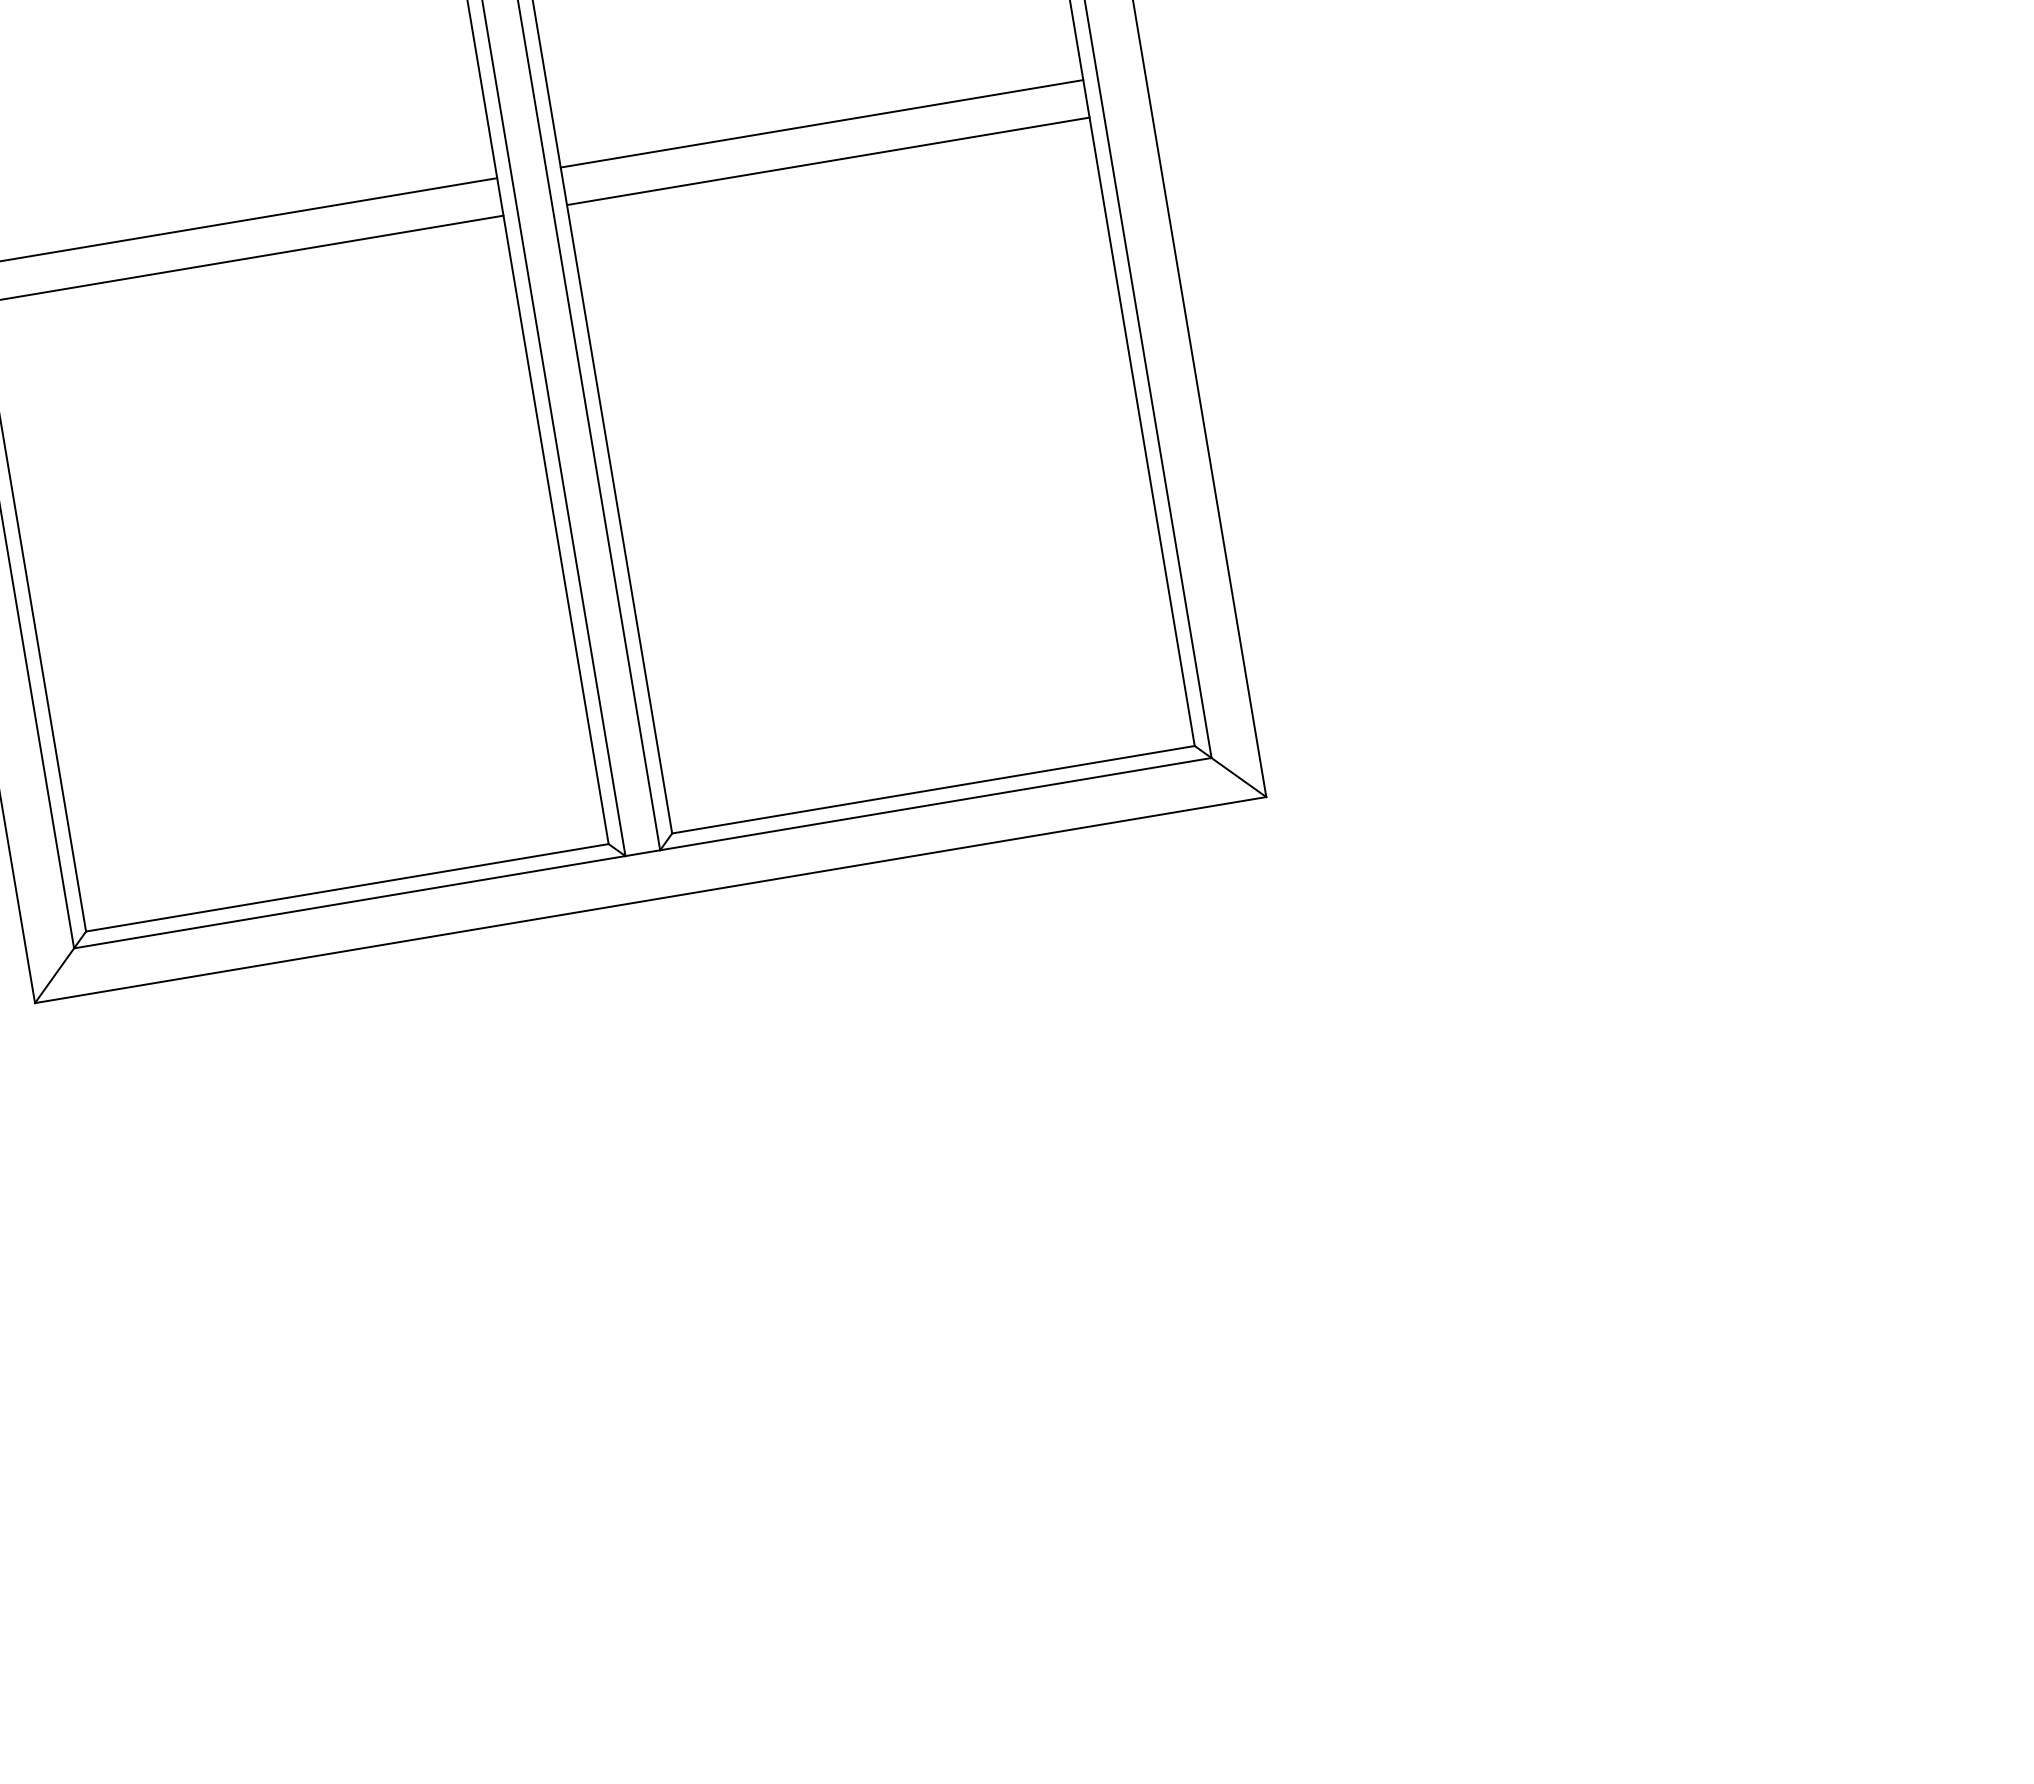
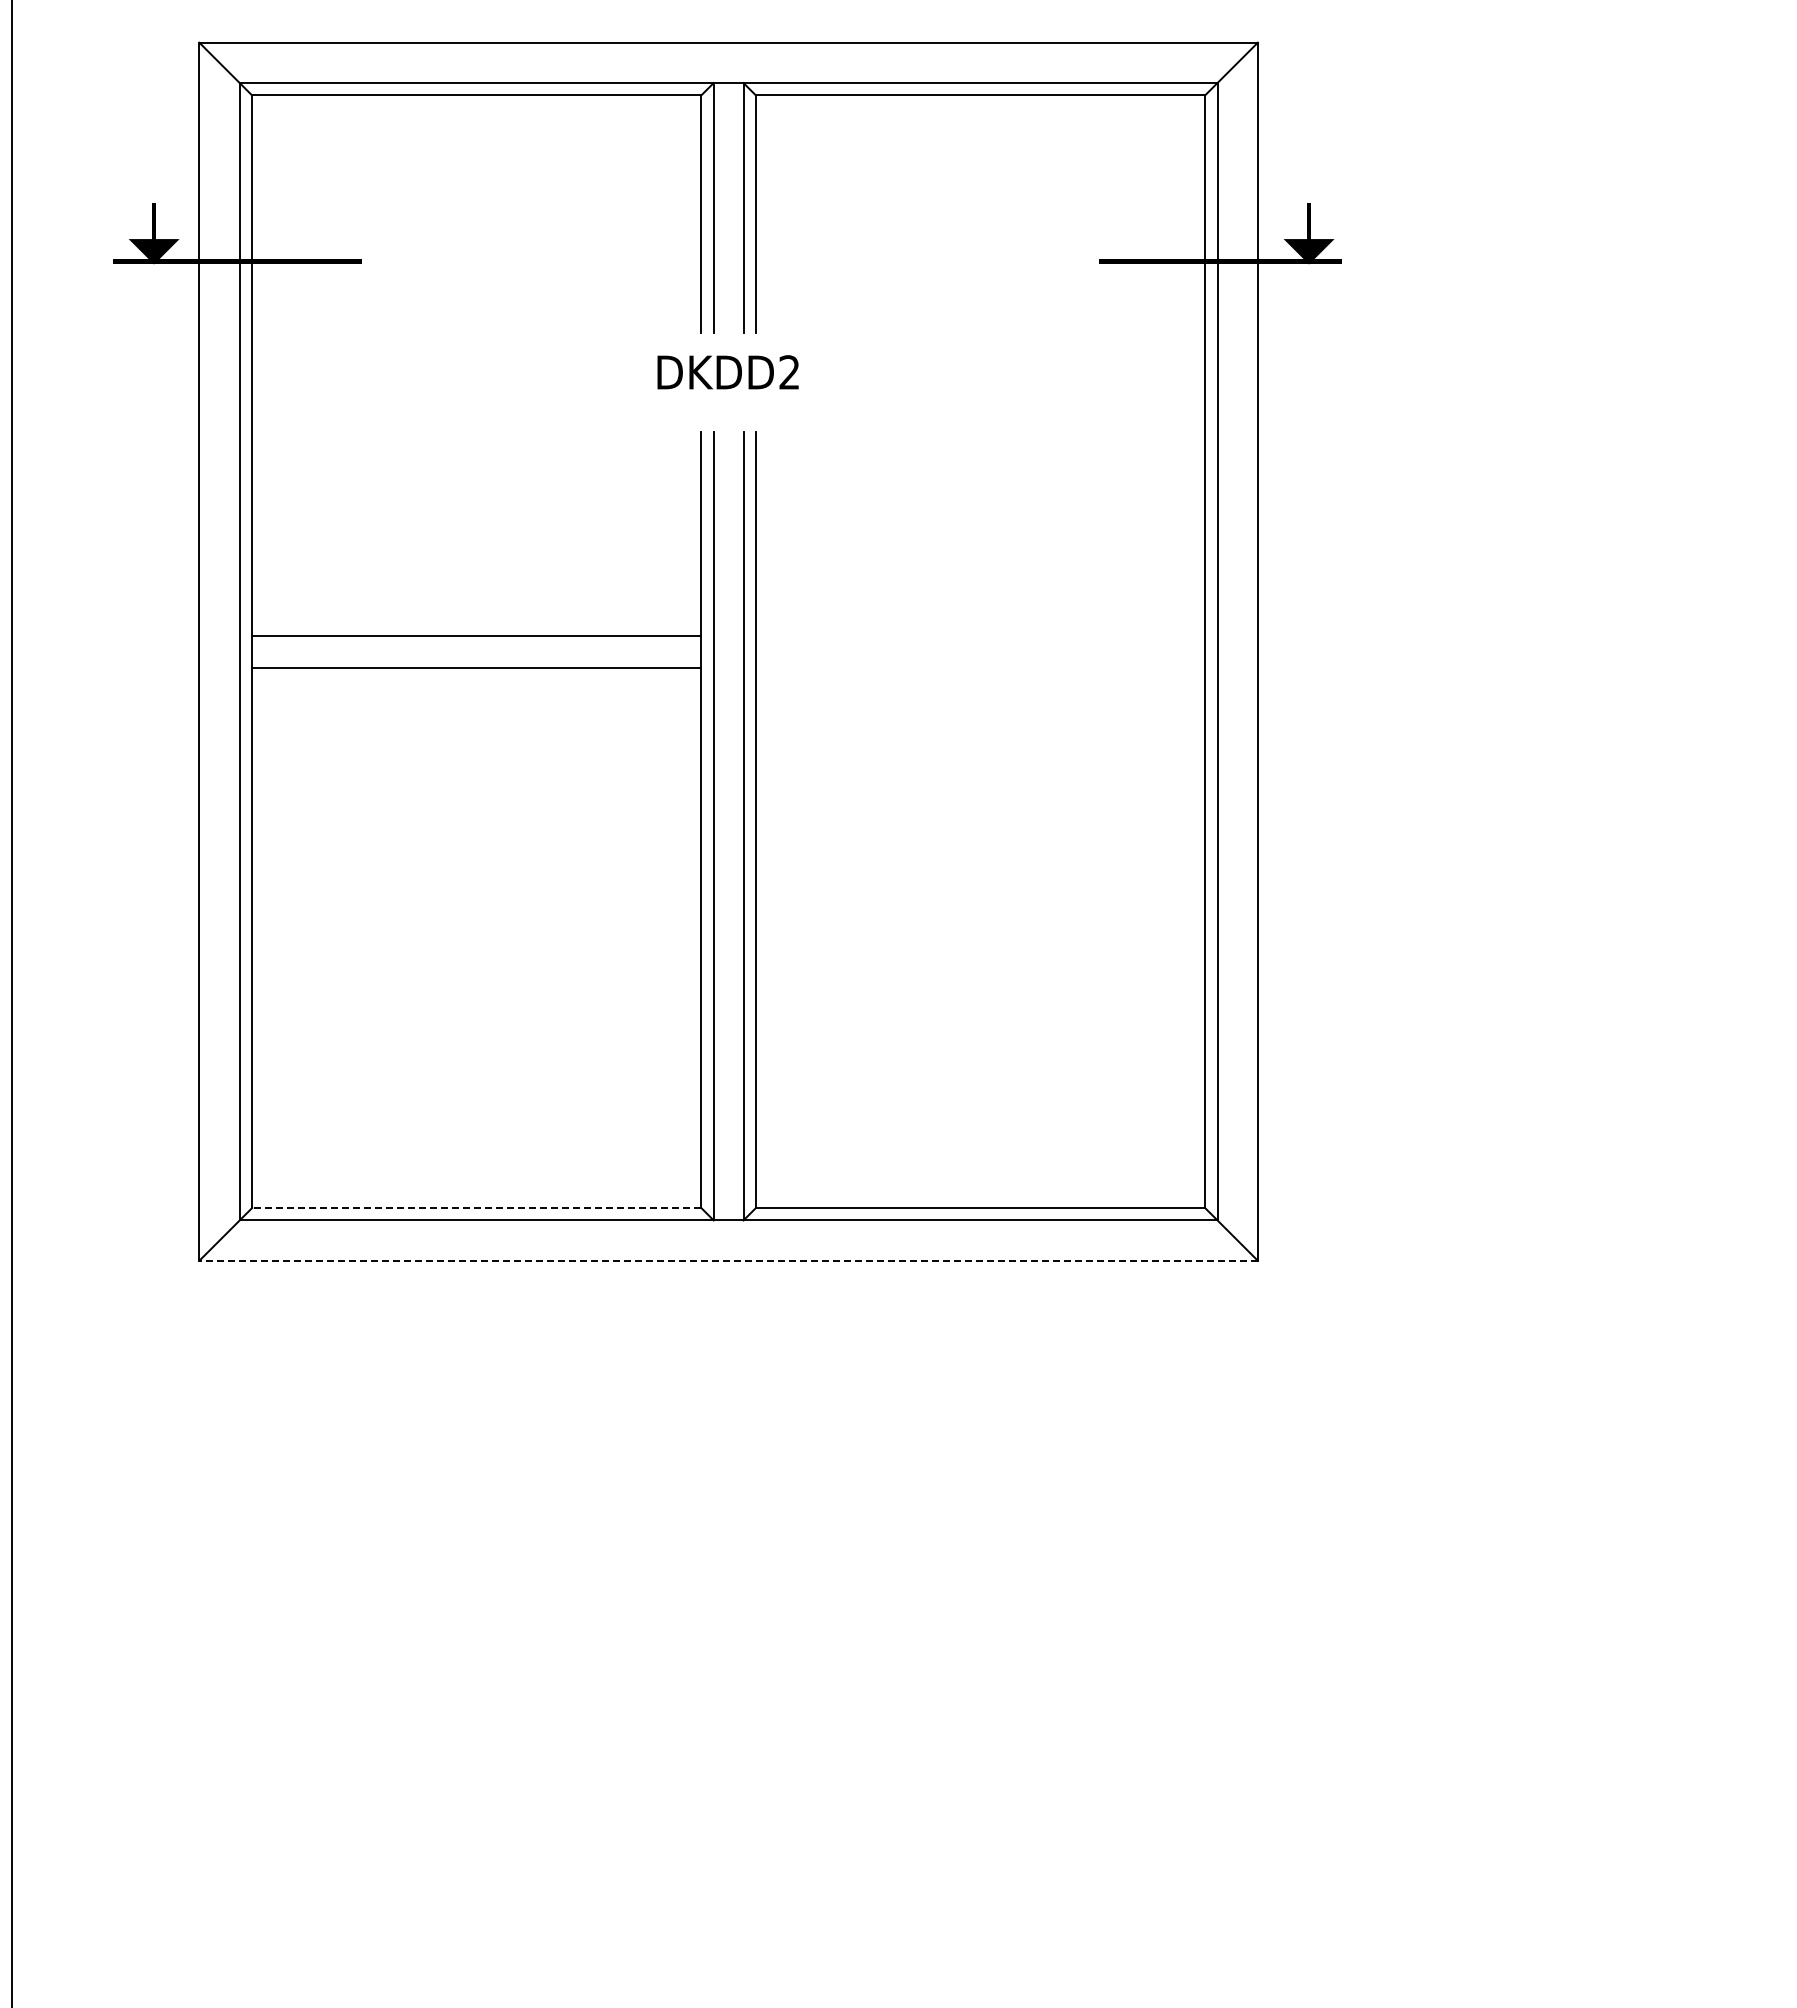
line: (821, 123) -> (980, 635), removed
line: (828, 160) -> (980, 667), removed
line: (347, 888) -> (476, 1208), solid -> dashed
line: (650, 899) -> (728, 1260), solid -> dashed

